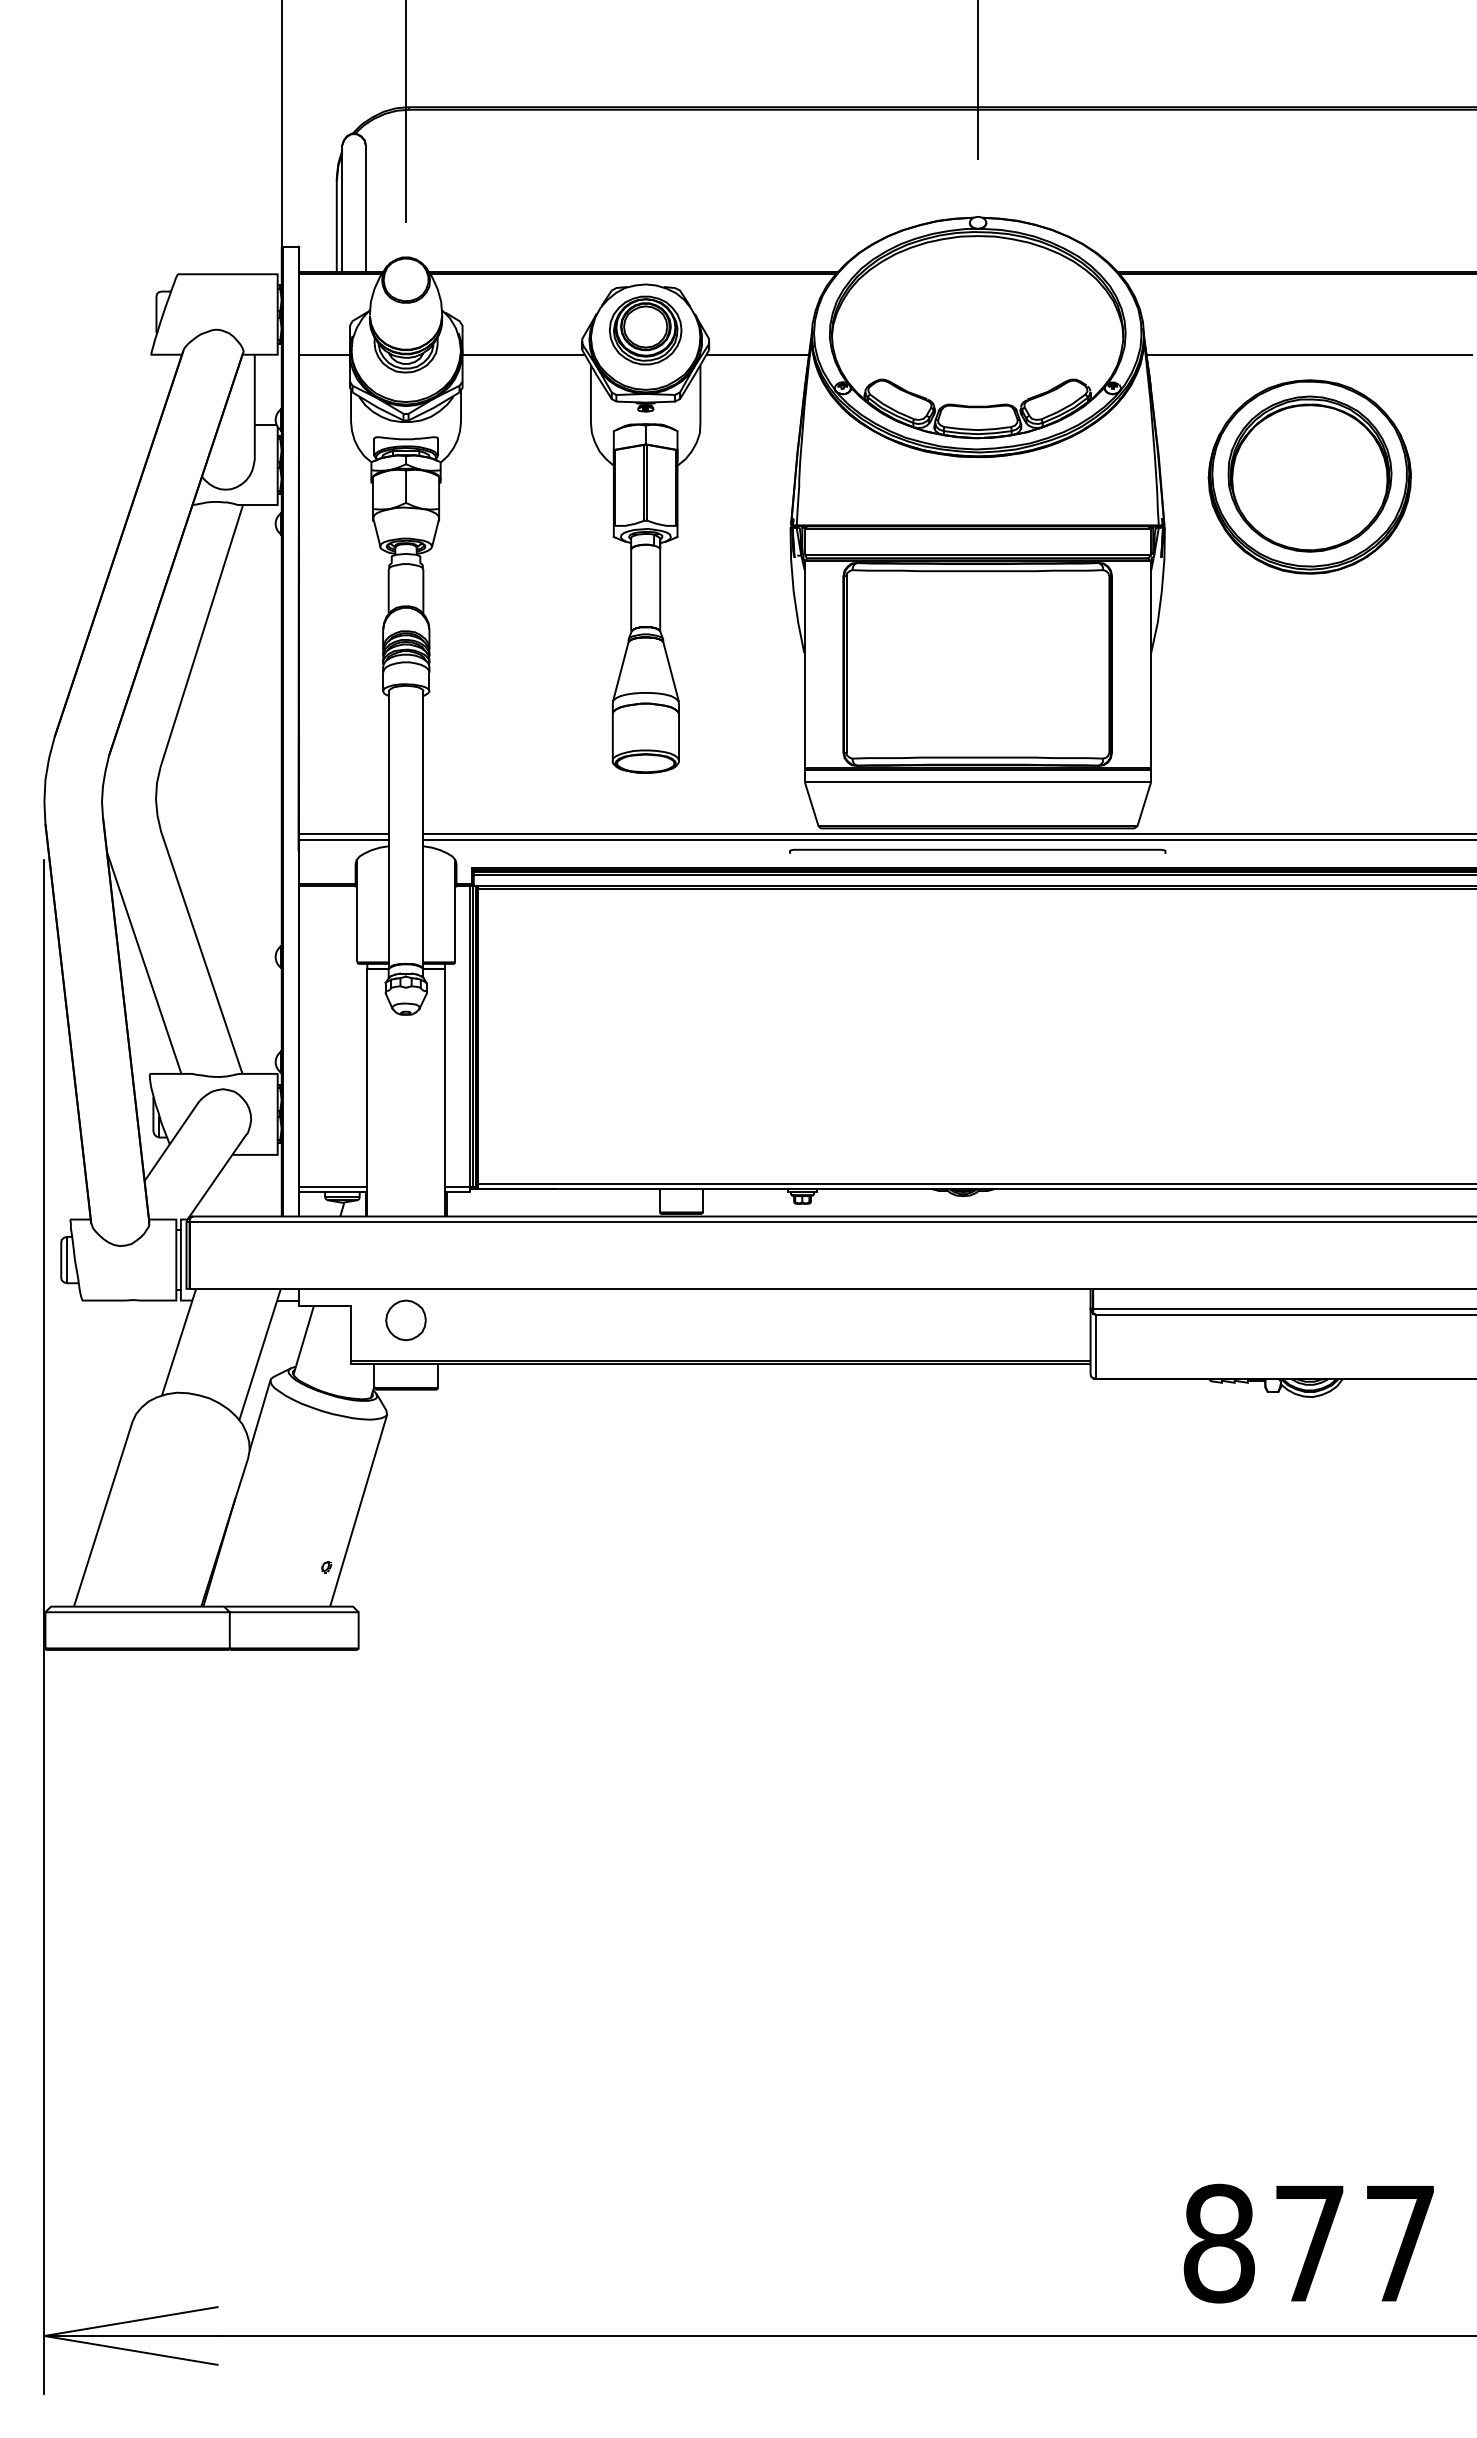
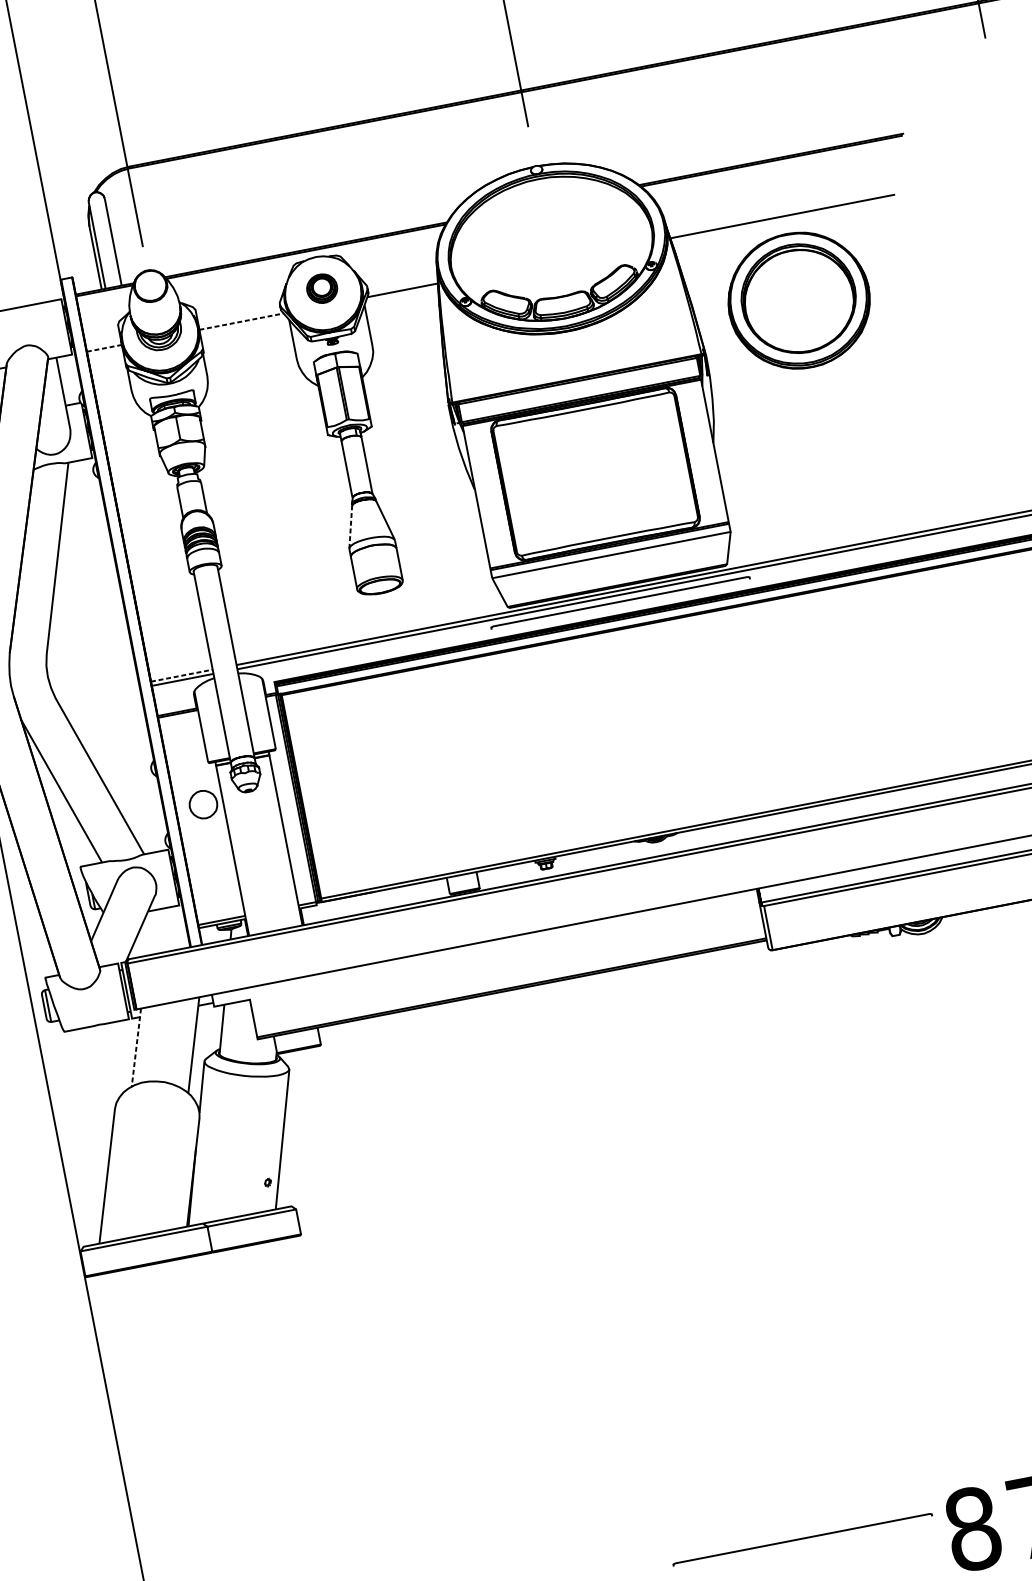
part: (645, 330) -> (322, 288), size x0.6
line: (324, 354) -> (104, 348), solid -> dashed
line: (524, 354) -> (242, 321), solid -> dashed
line: (620, 672) -> (350, 527), solid -> dashed
line: (343, 834) -> (181, 676), solid -> dashed
part: (405, 1320) -> (203, 804), moved
line: (179, 1342) -> (136, 1047), solid -> dashed
curve: (977, 2211) -> (802, 1539), added

